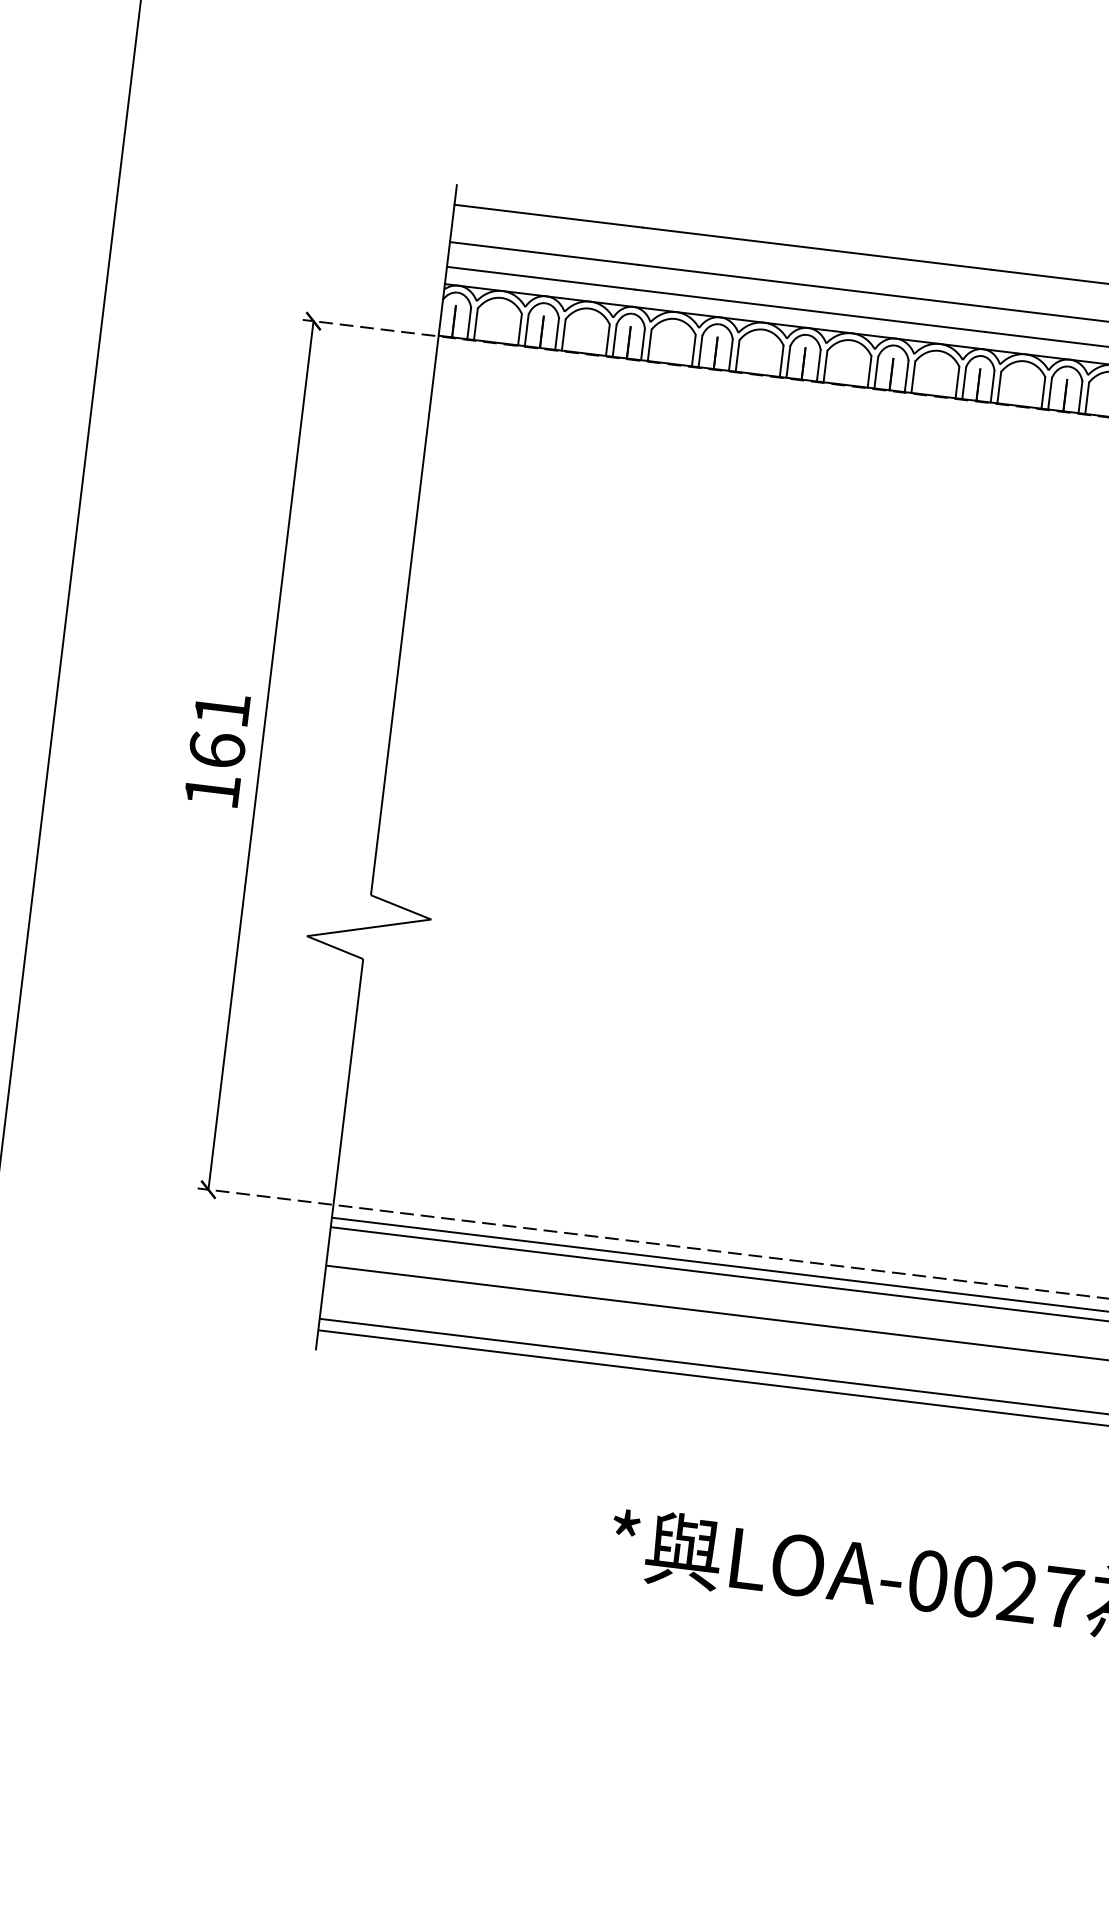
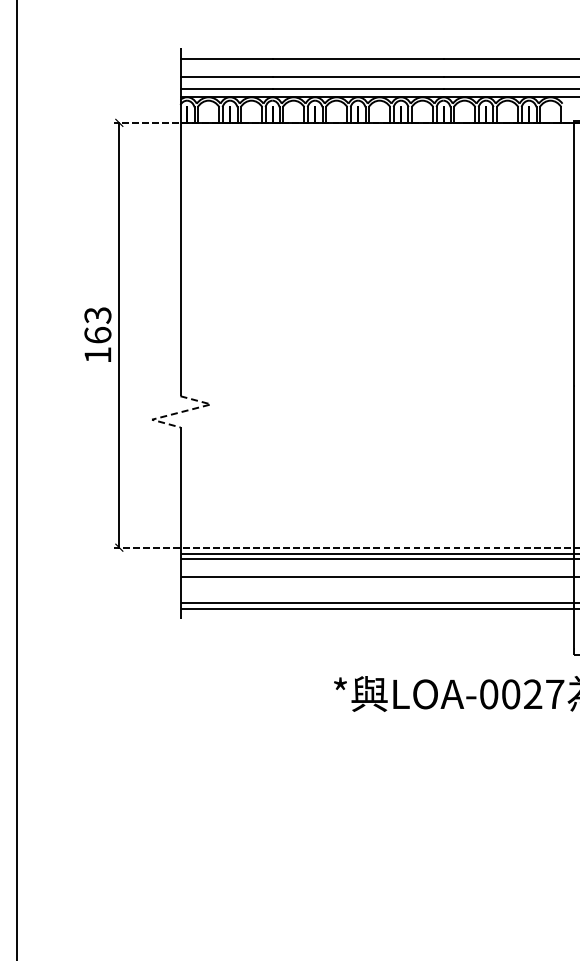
text: (221, 709) -> (97, 315), 161 -> 163
line: (371, 926) -> (182, 411), solid -> dashed

